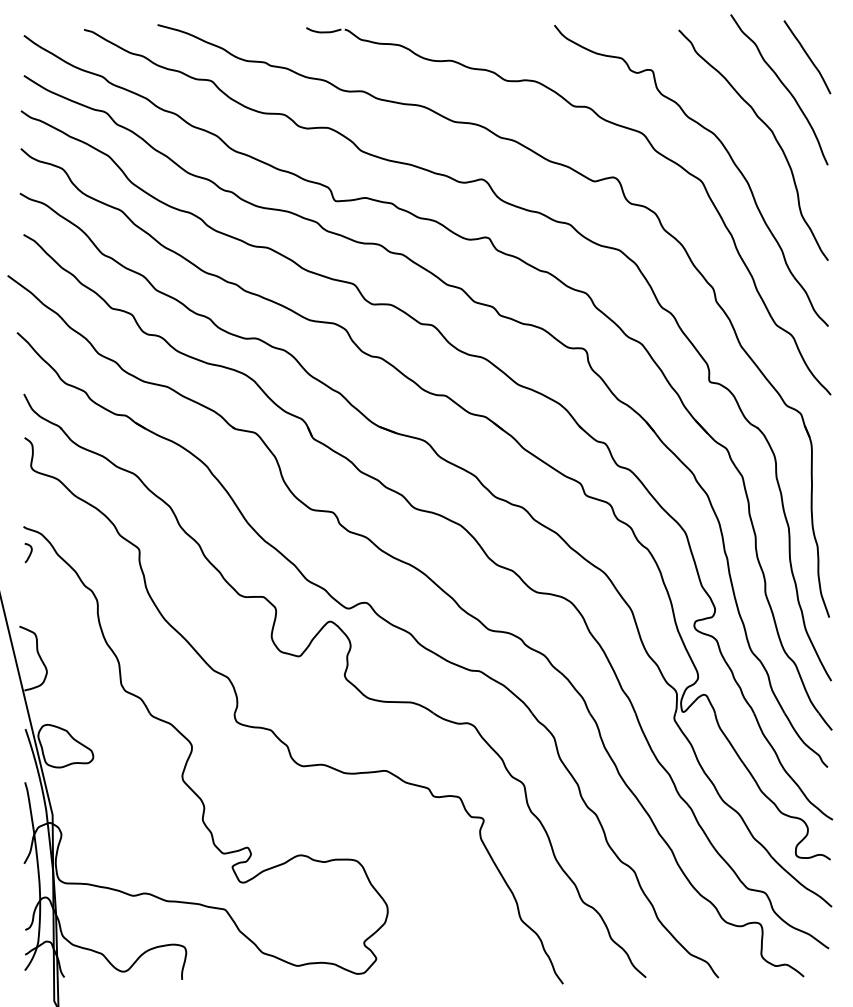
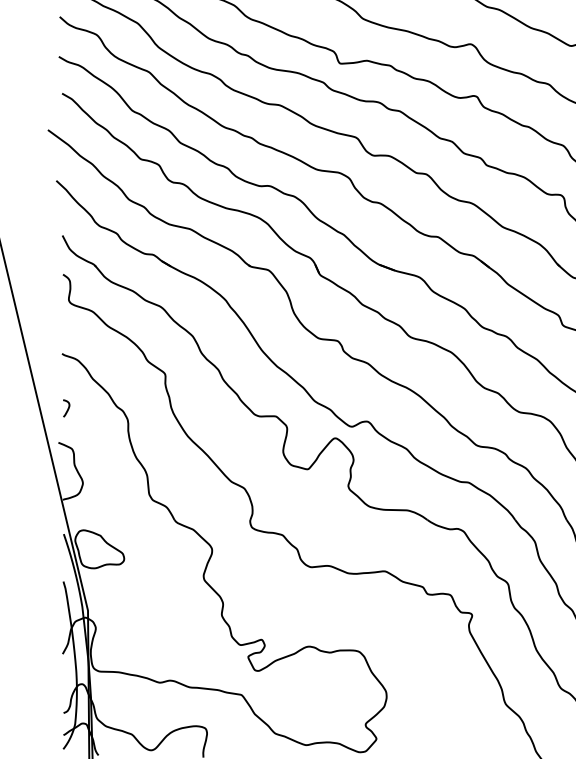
curve: (29, 553) -> (67, 408), moved

